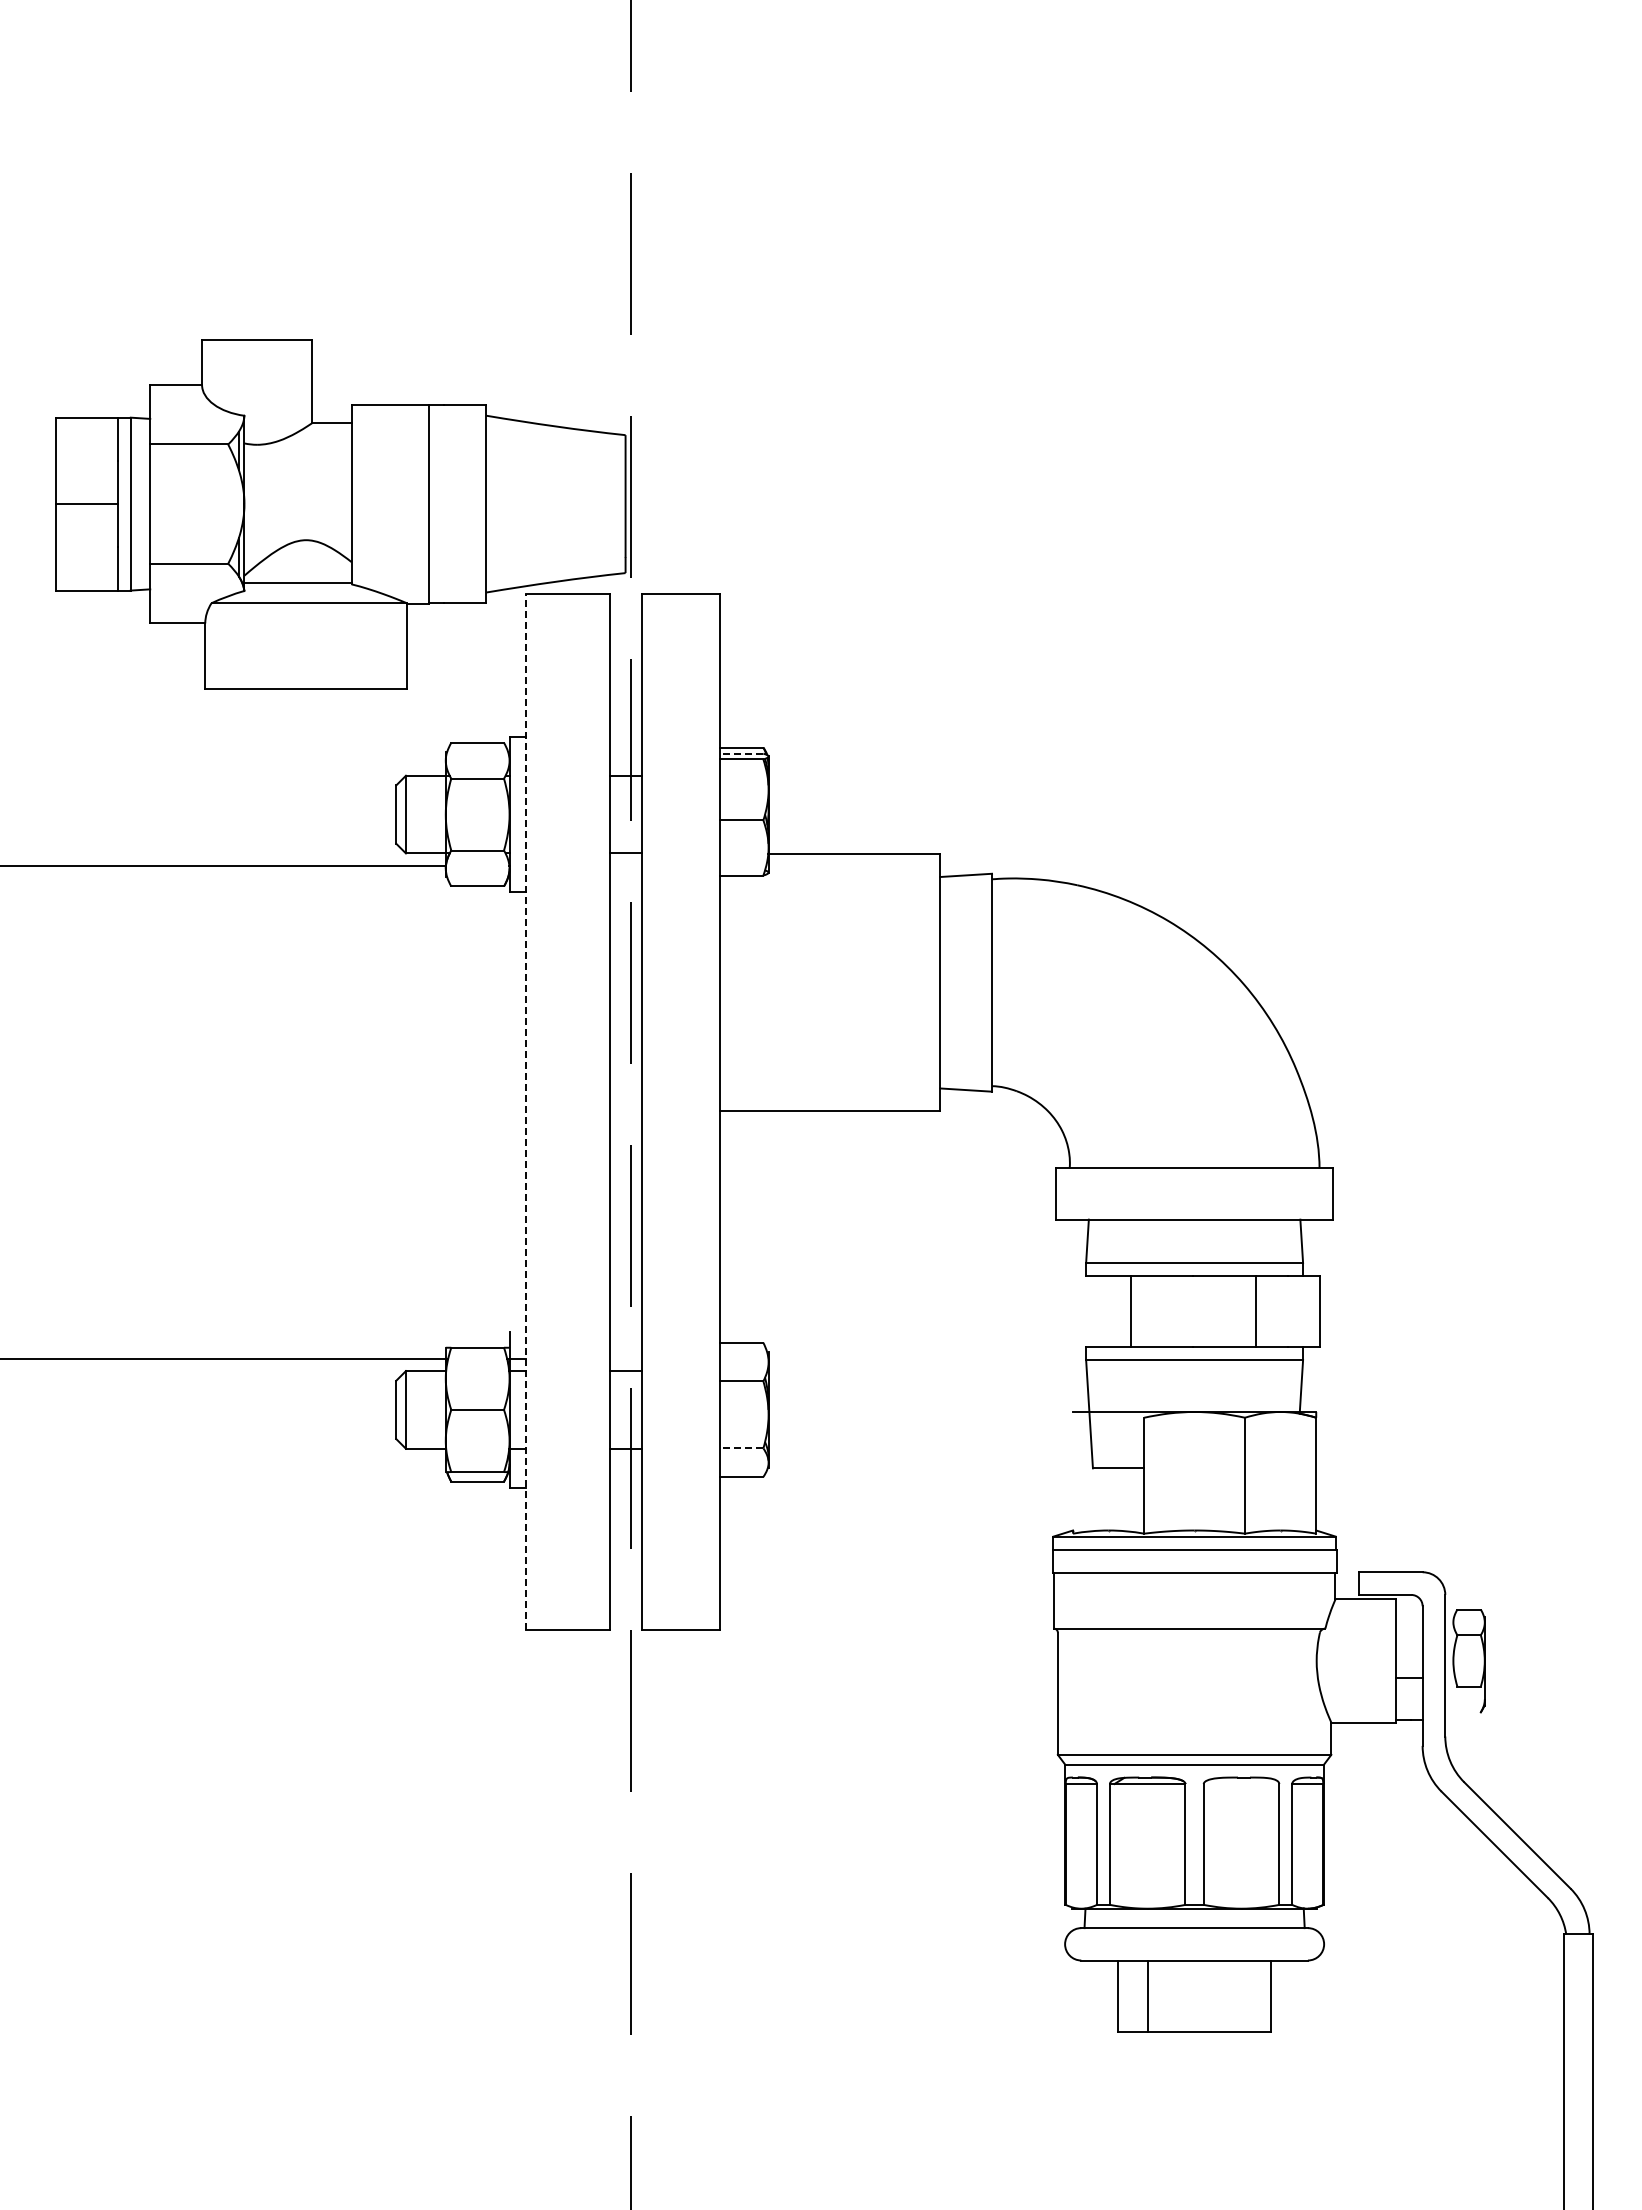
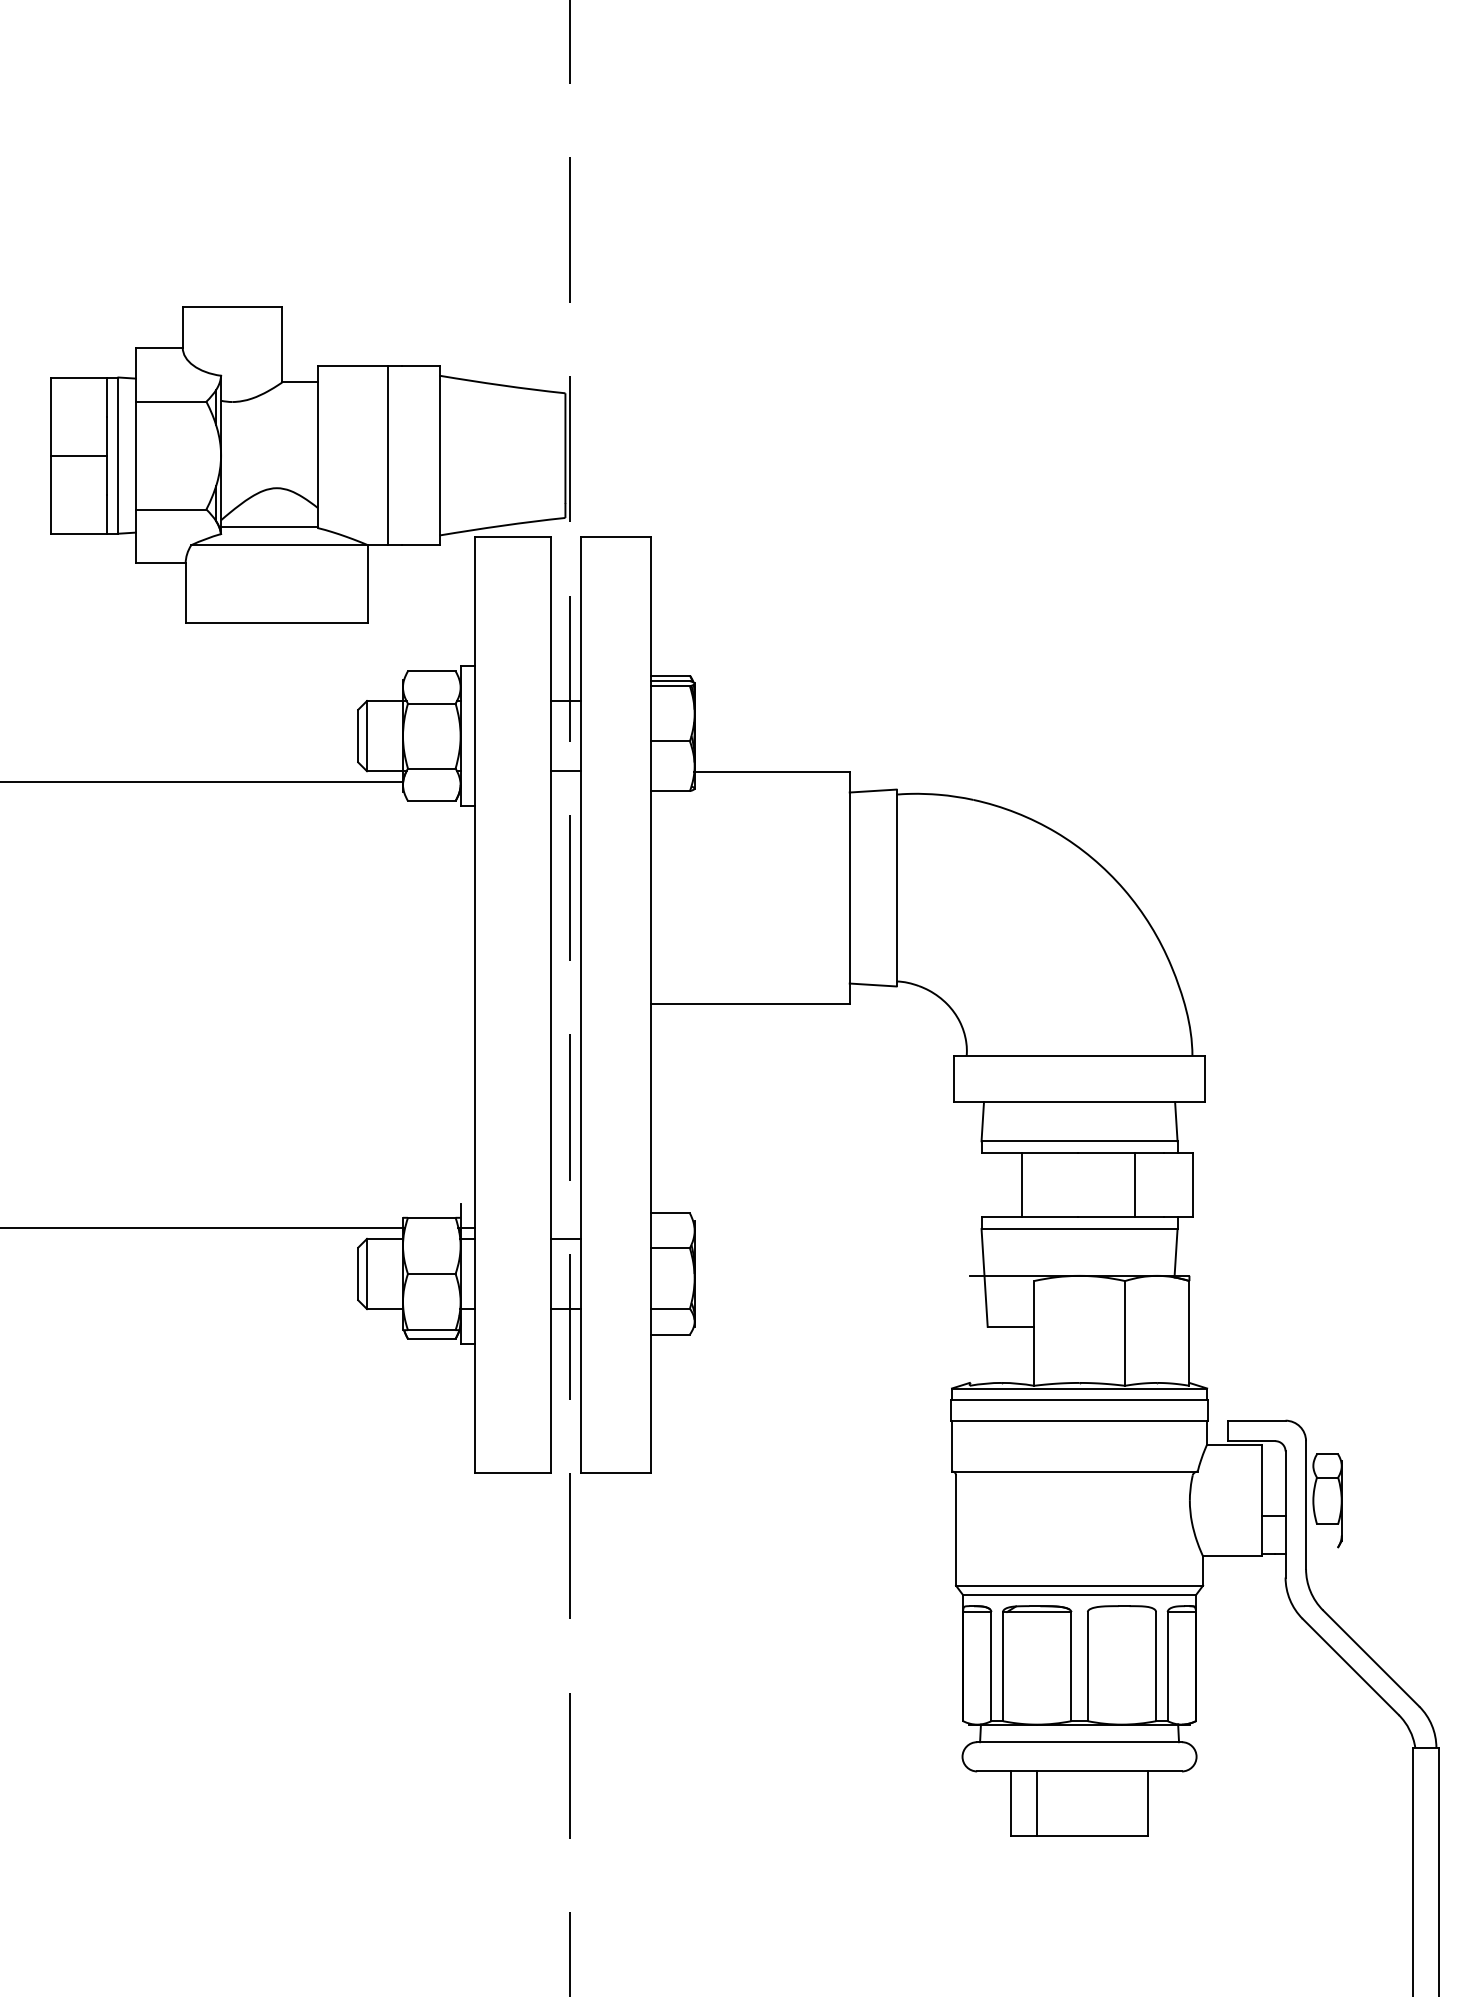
line: (741, 753) -> (670, 680), dashed -> solid
line: (525, 1111) -> (475, 1004), dashed -> solid
line: (741, 1448) -> (670, 1308), dashed -> solid

